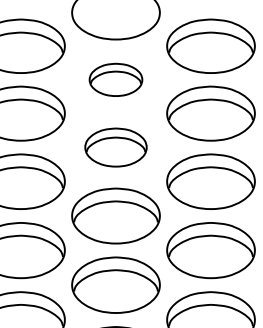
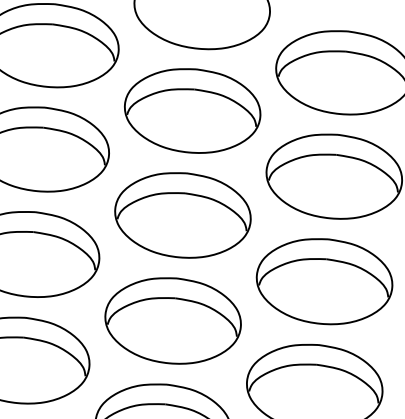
part: (115, 79) -> (191, 110), size x1.67
part: (115, 147) -> (182, 215), size x1.43

